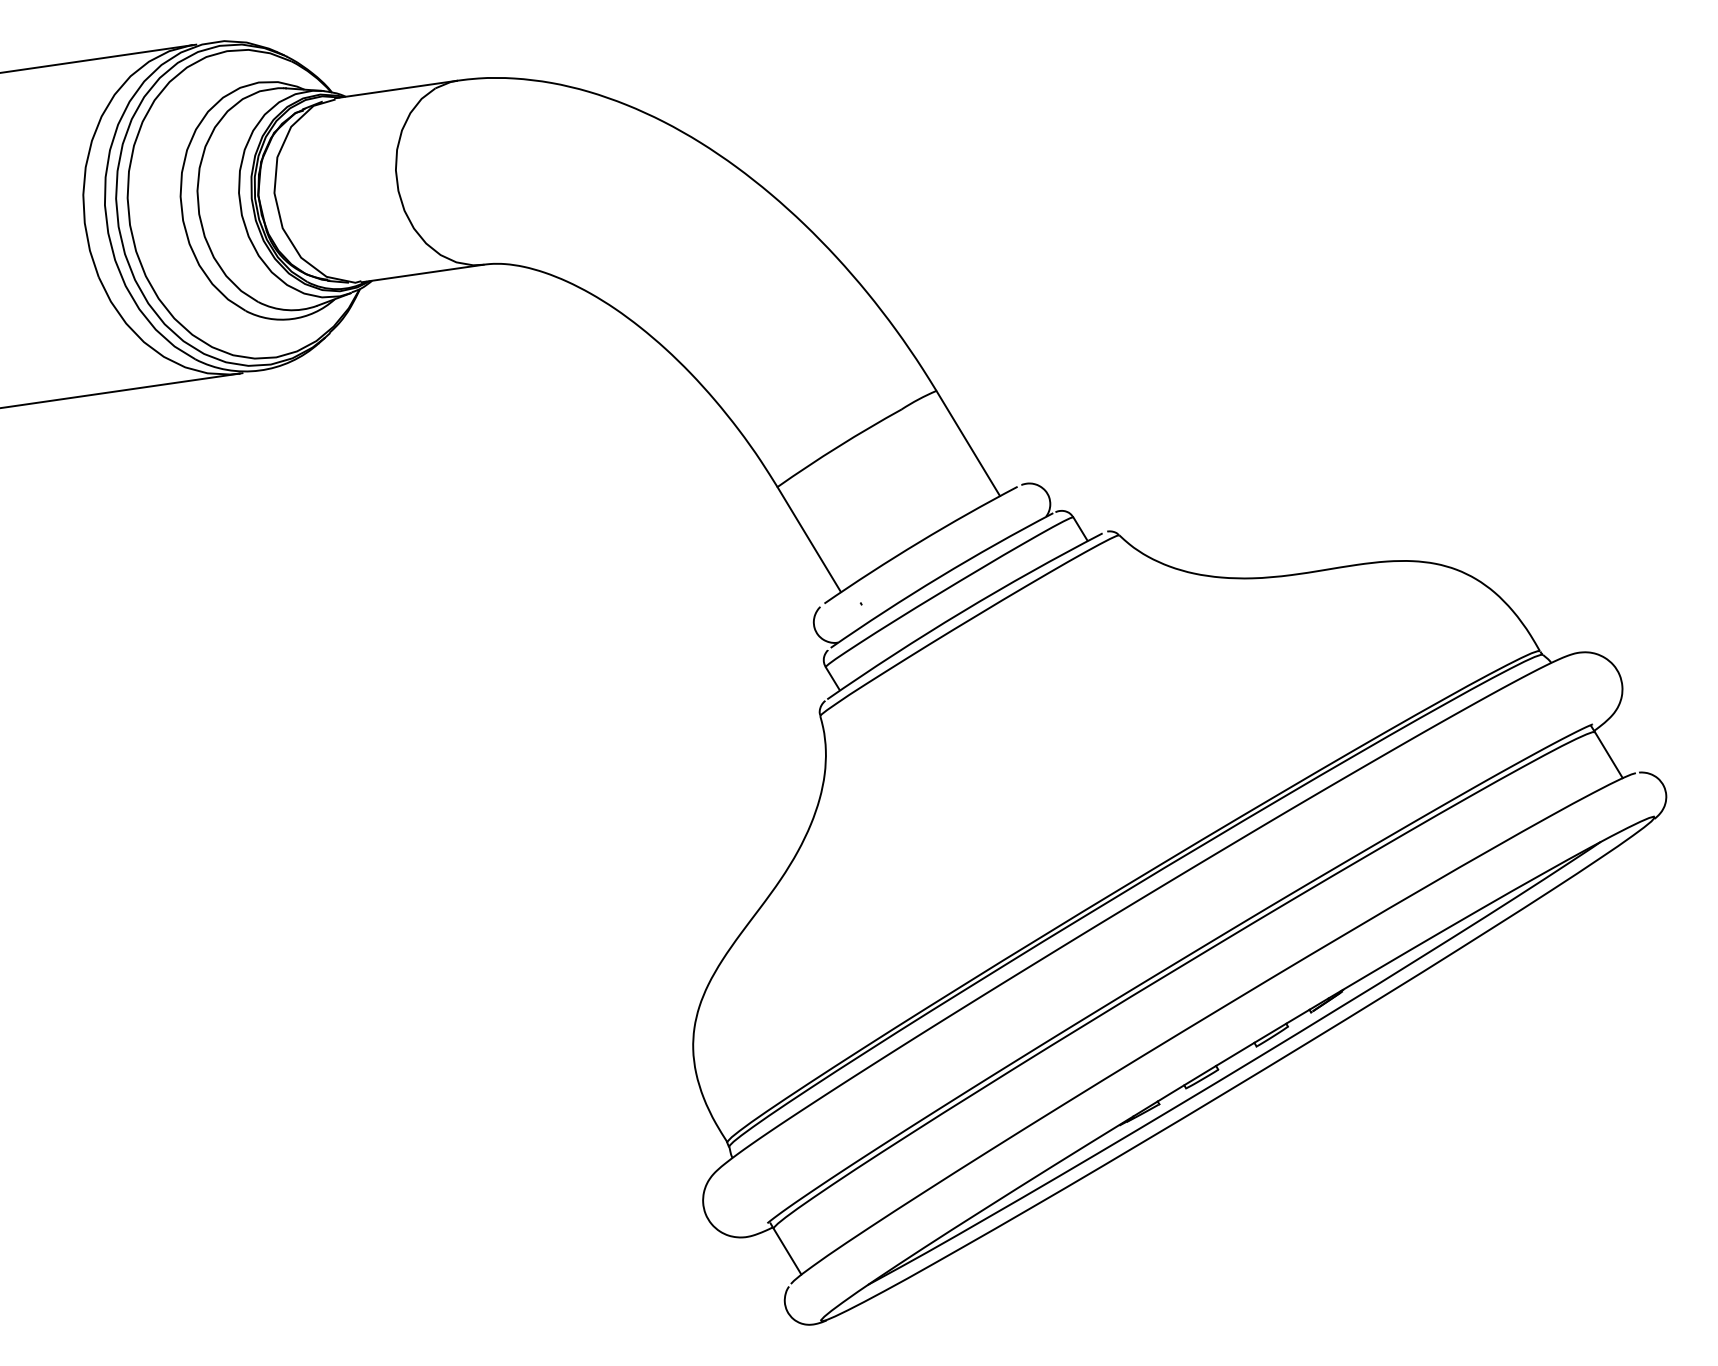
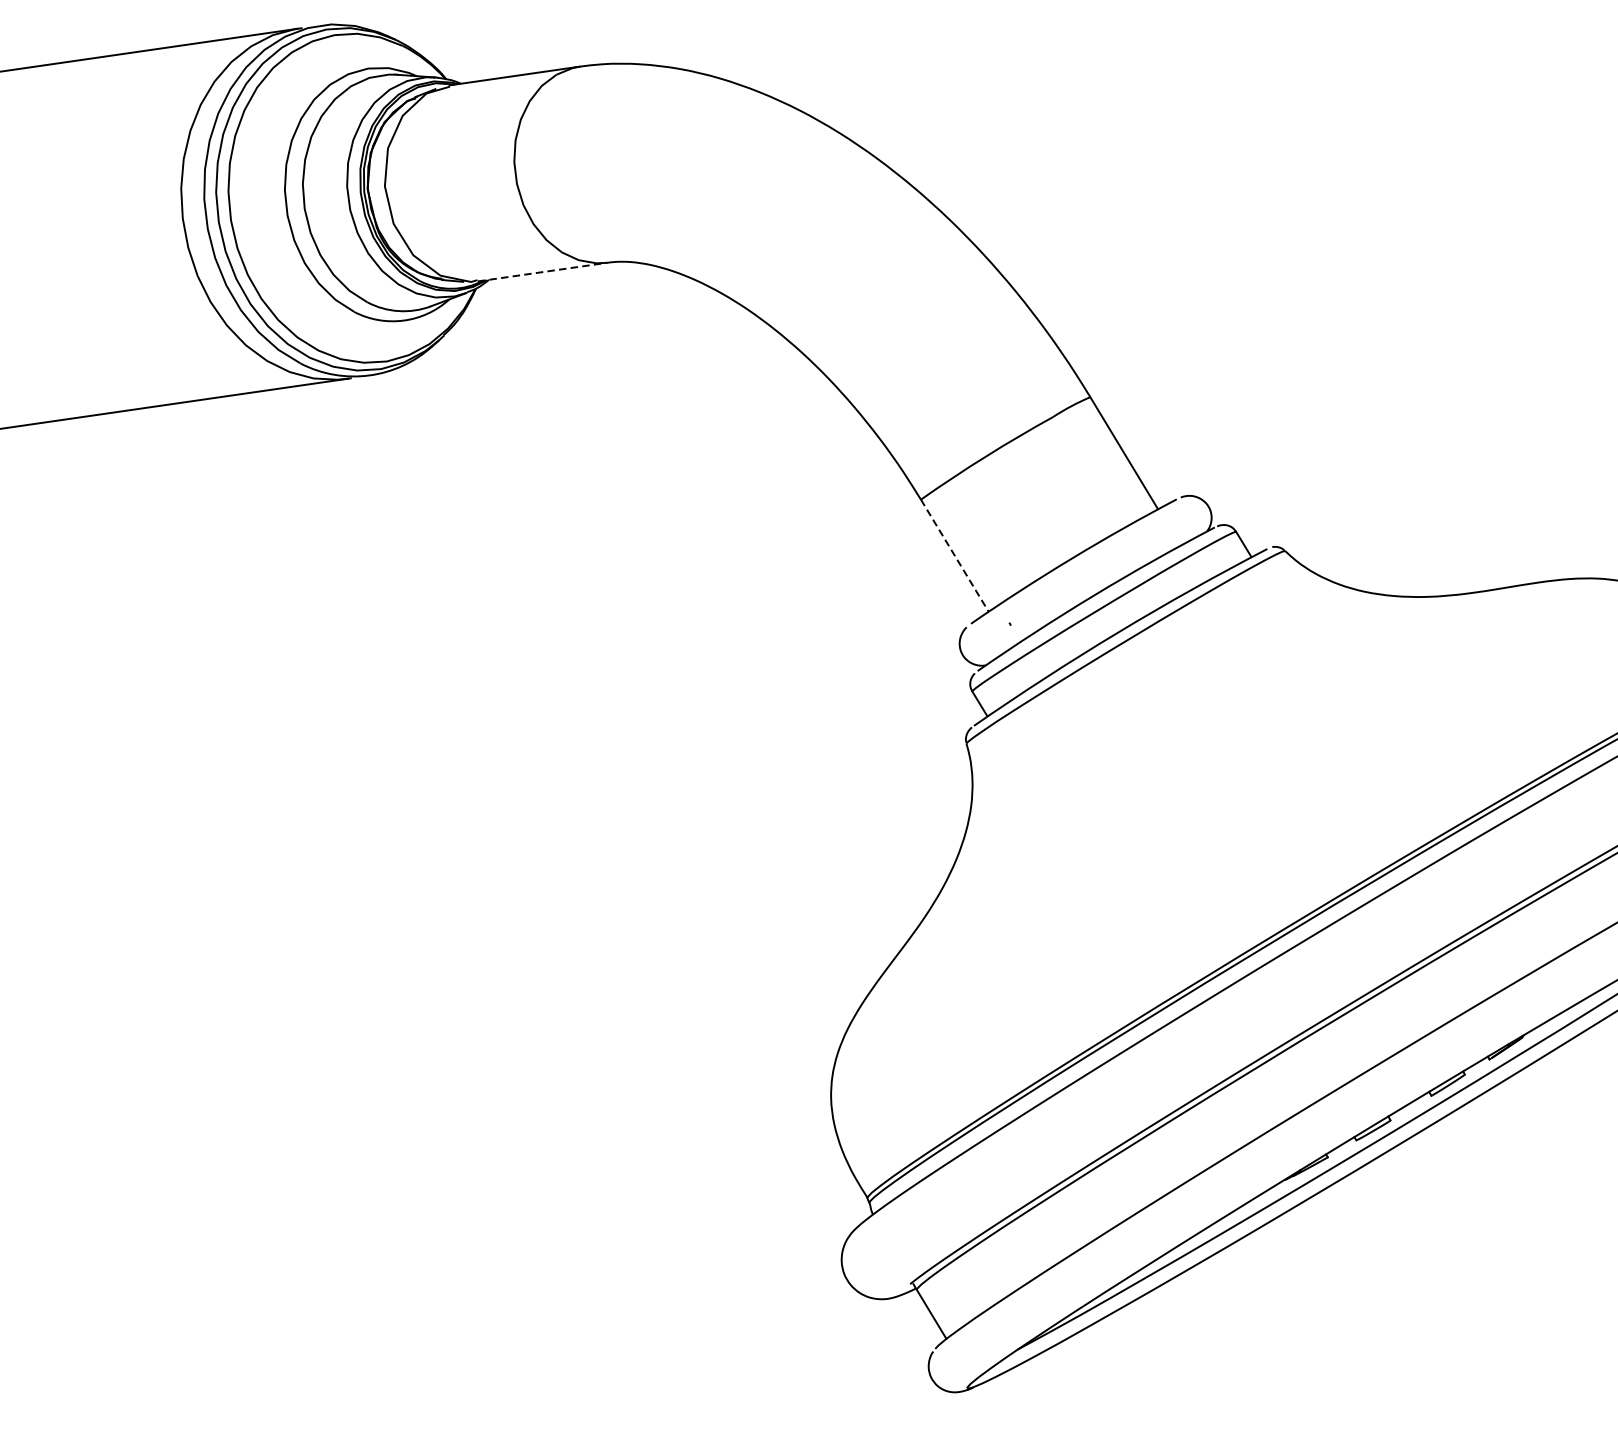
line: (422, 273) -> (542, 272), solid -> dashed
line: (809, 540) -> (955, 556), solid -> dashed

